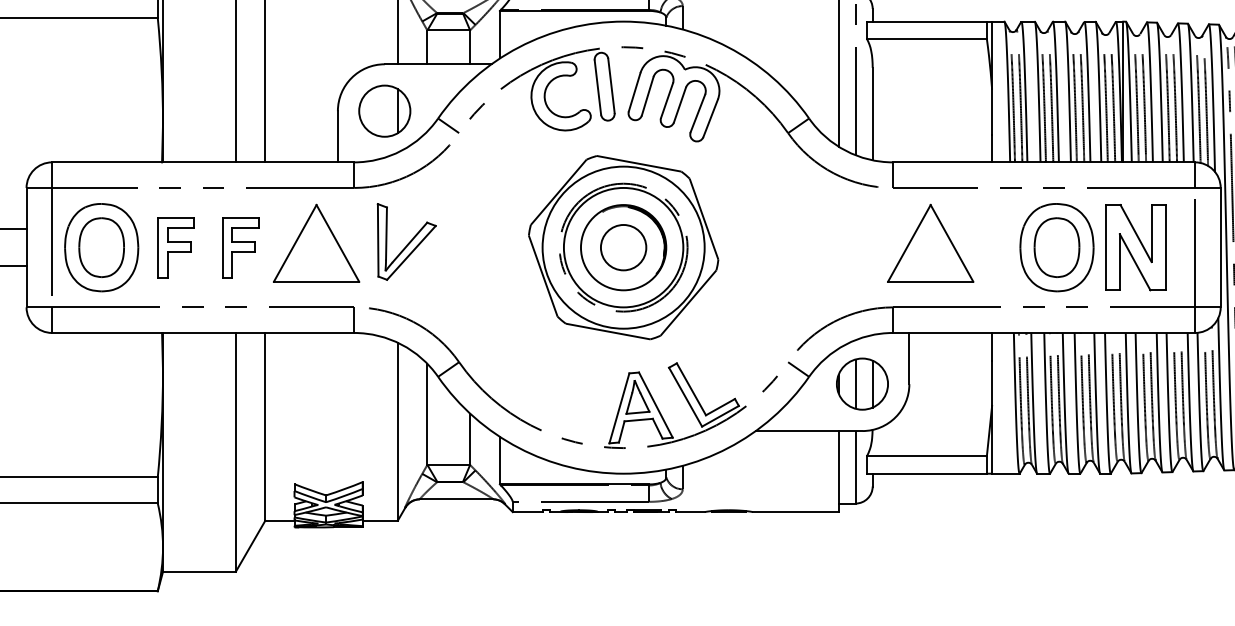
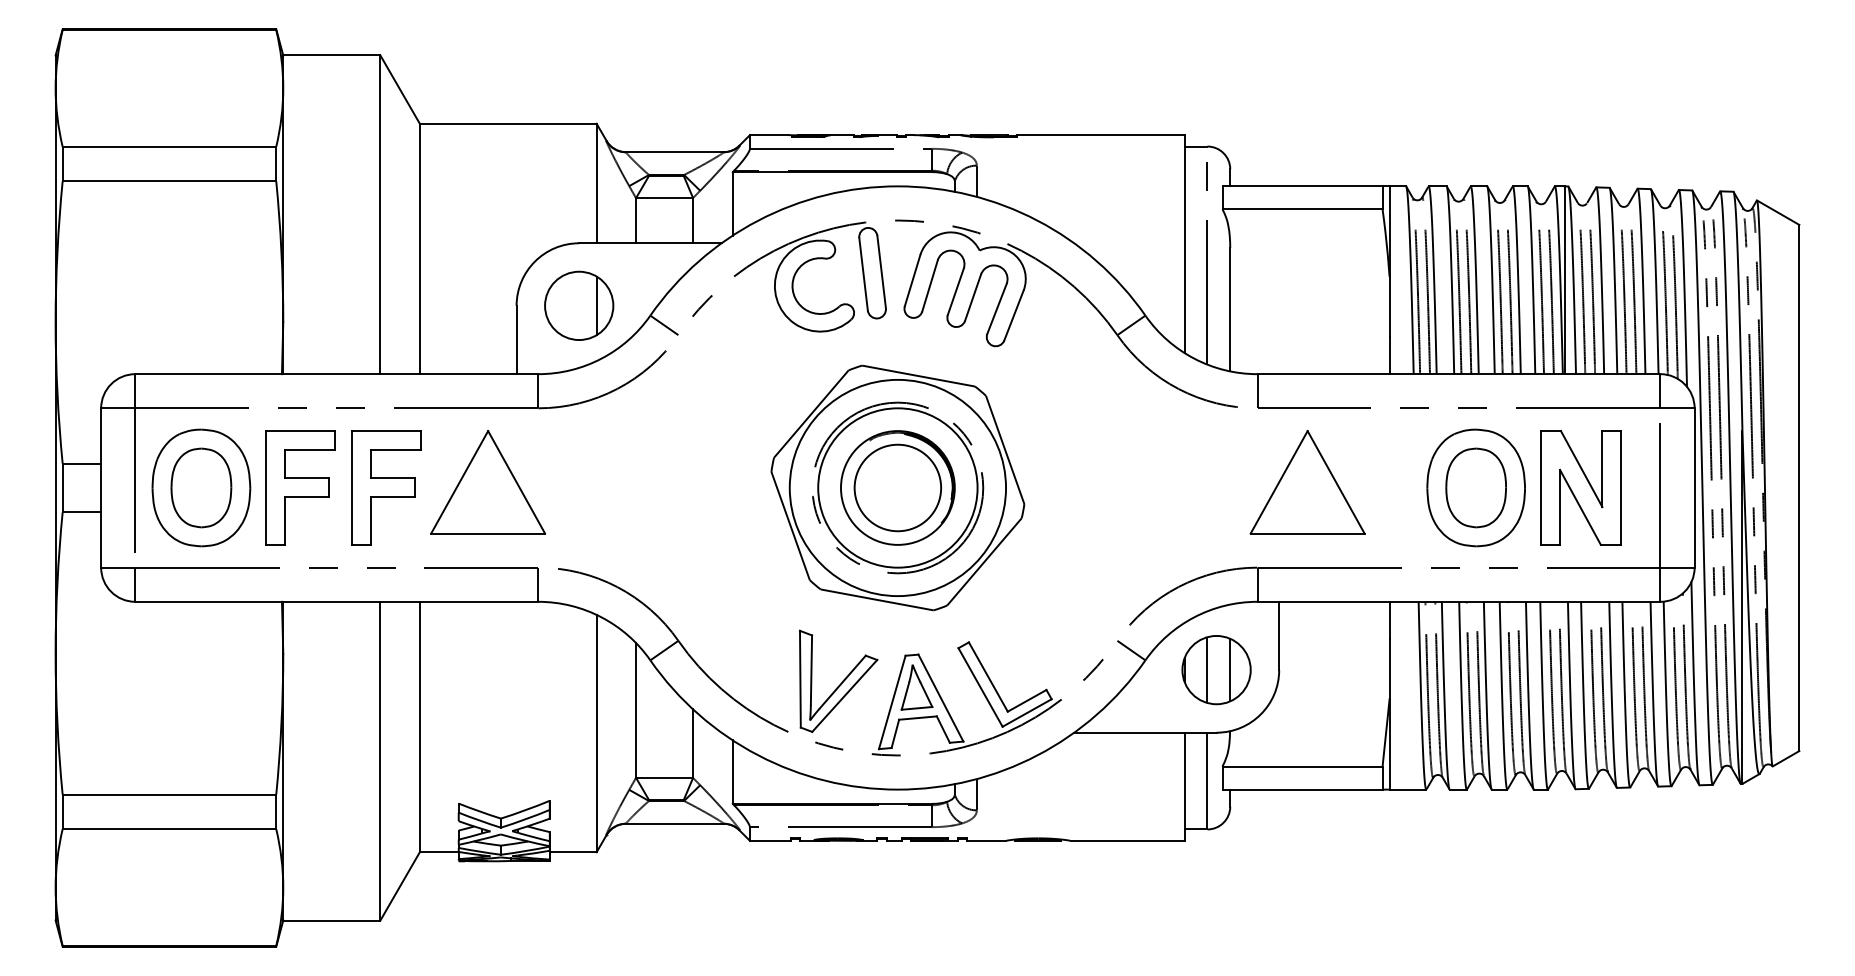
part: (406, 241) -> (838, 680), moved
part: (175, 247) -> (300, 487), size x1.43
part: (240, 247) -> (386, 487), size x1.43
circle: (623, 247) -> (897, 487), size x1.43

